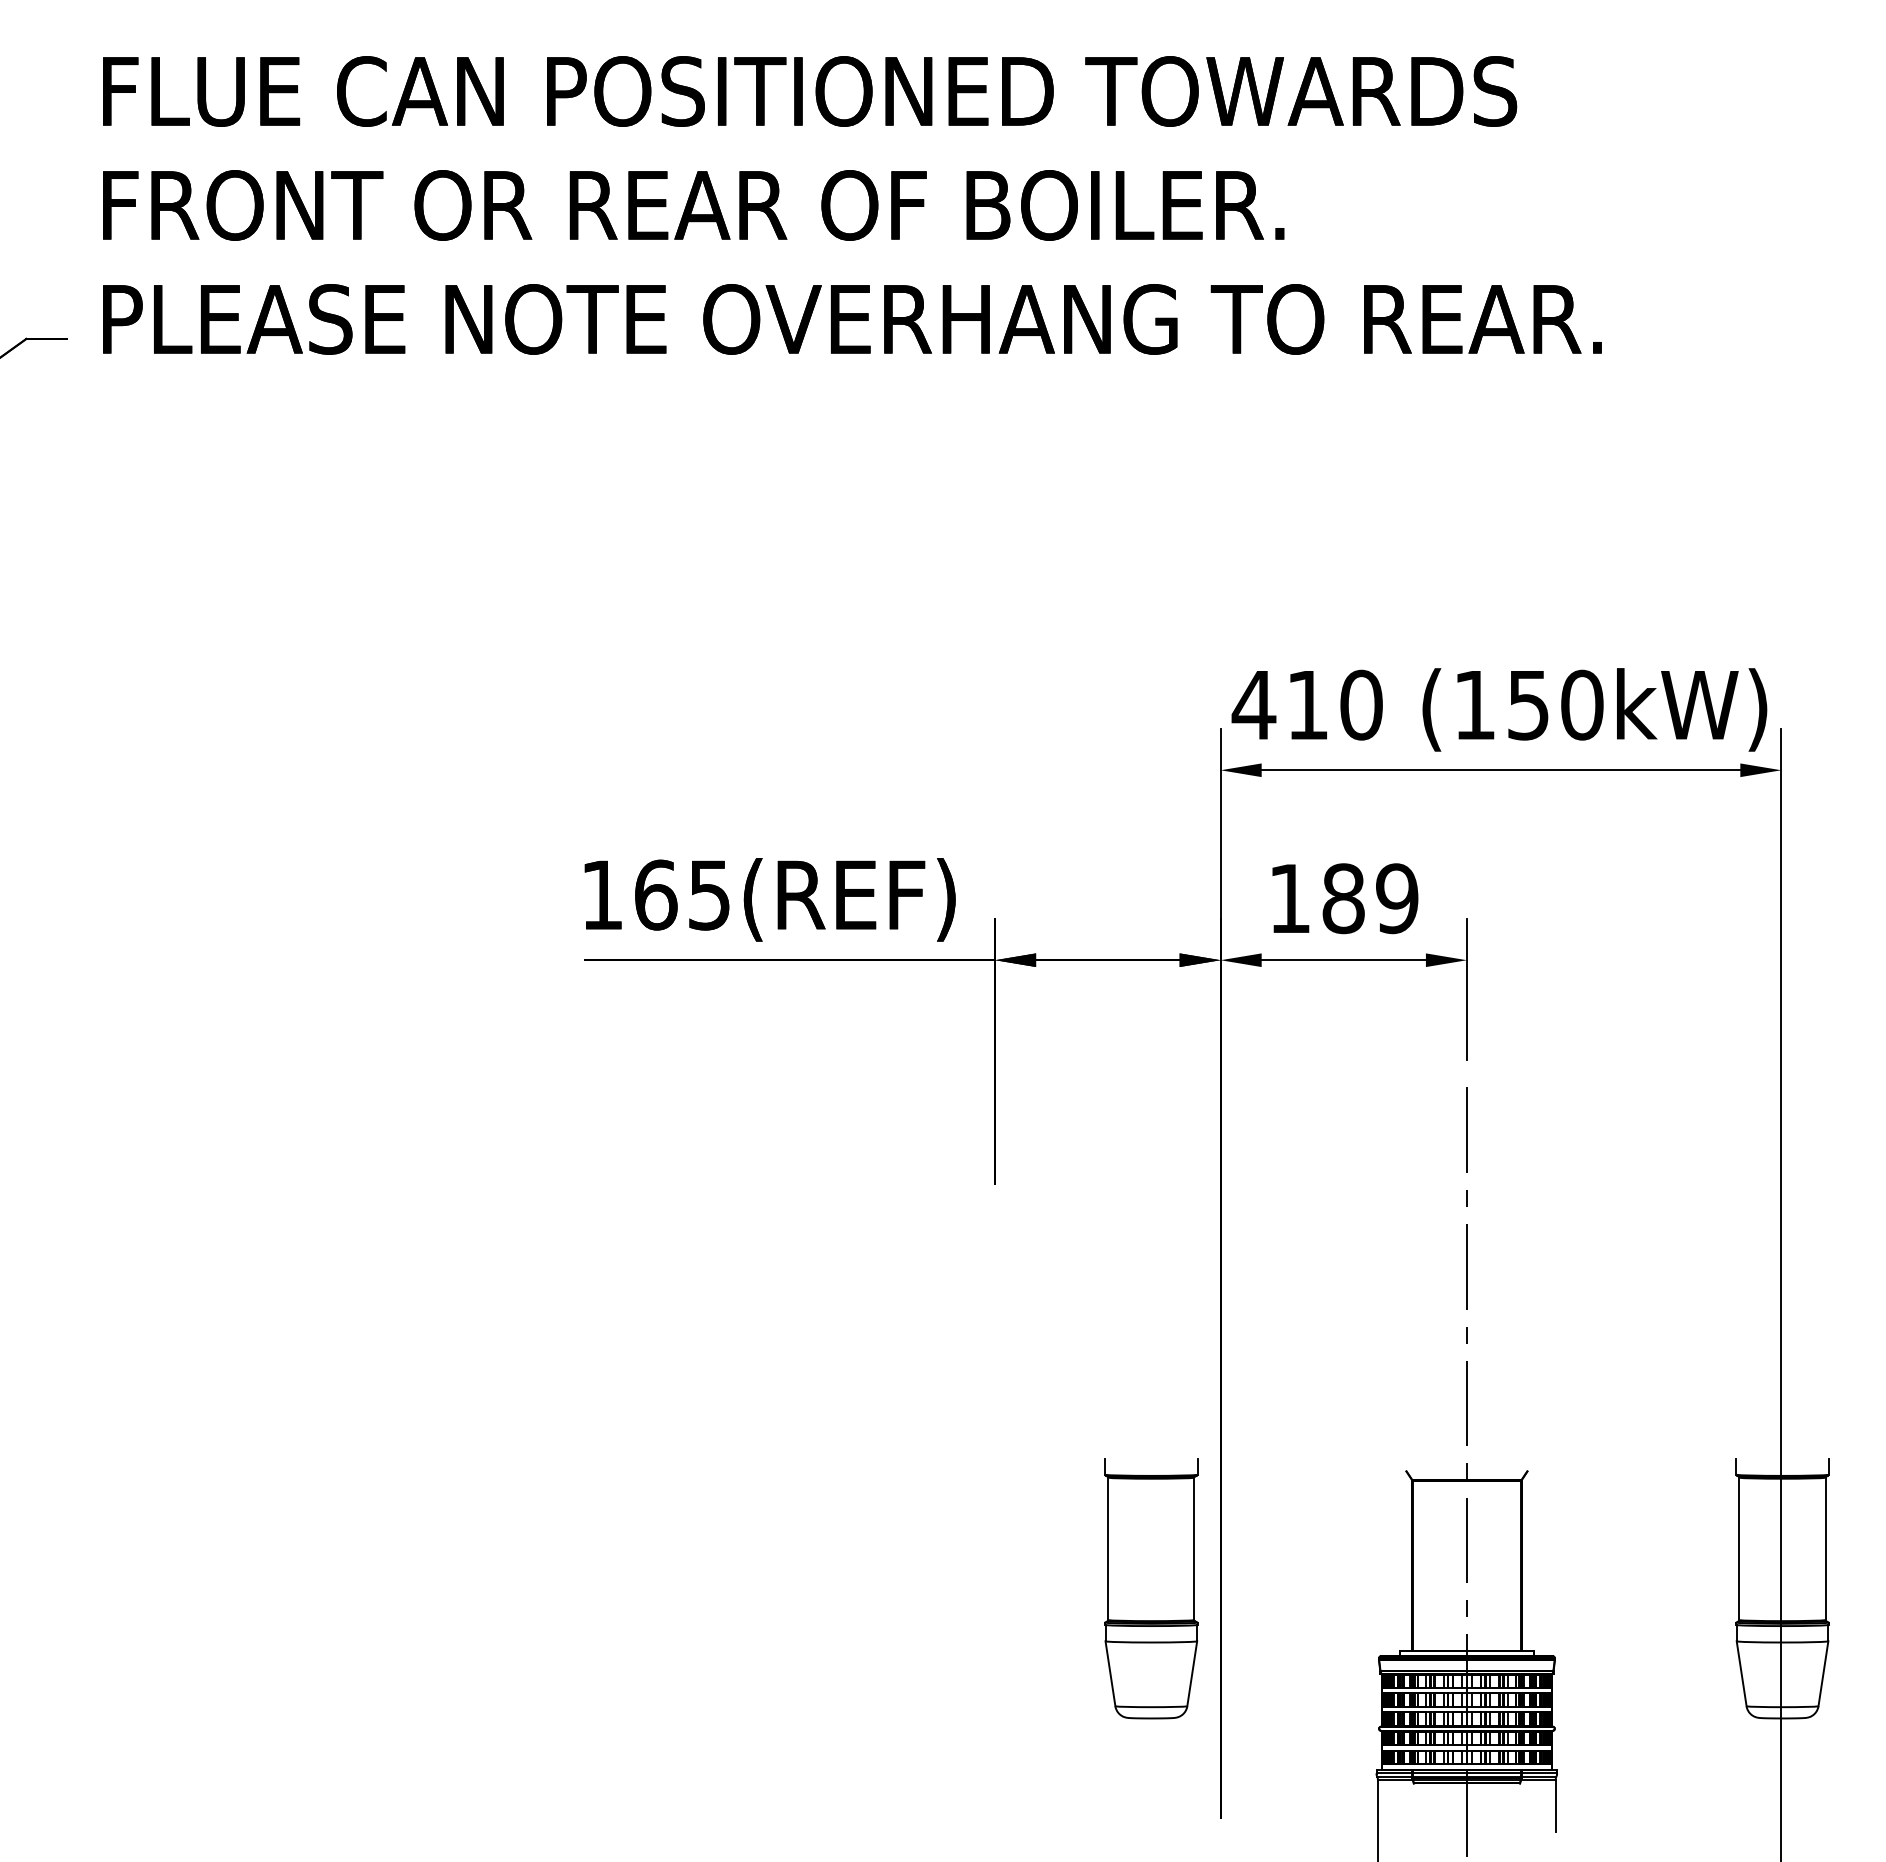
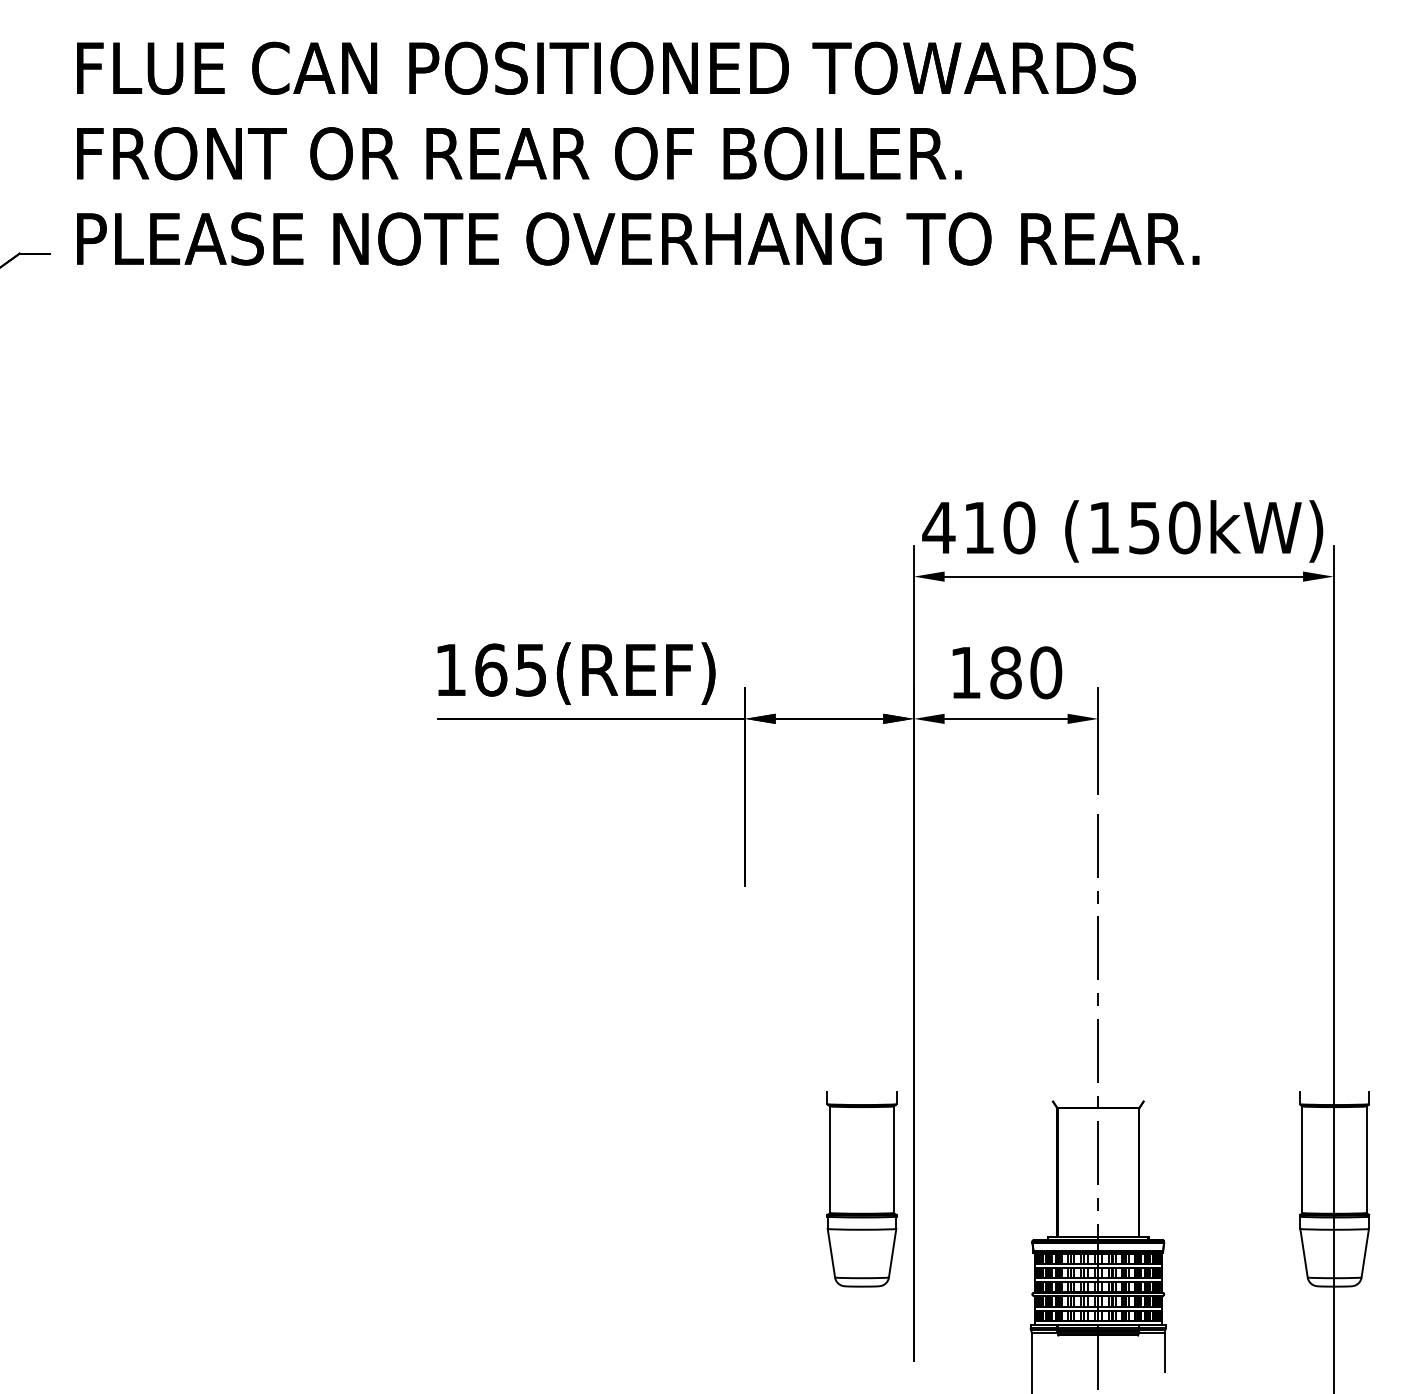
text: (1397, 898) -> (1046, 672), 189 -> 180

